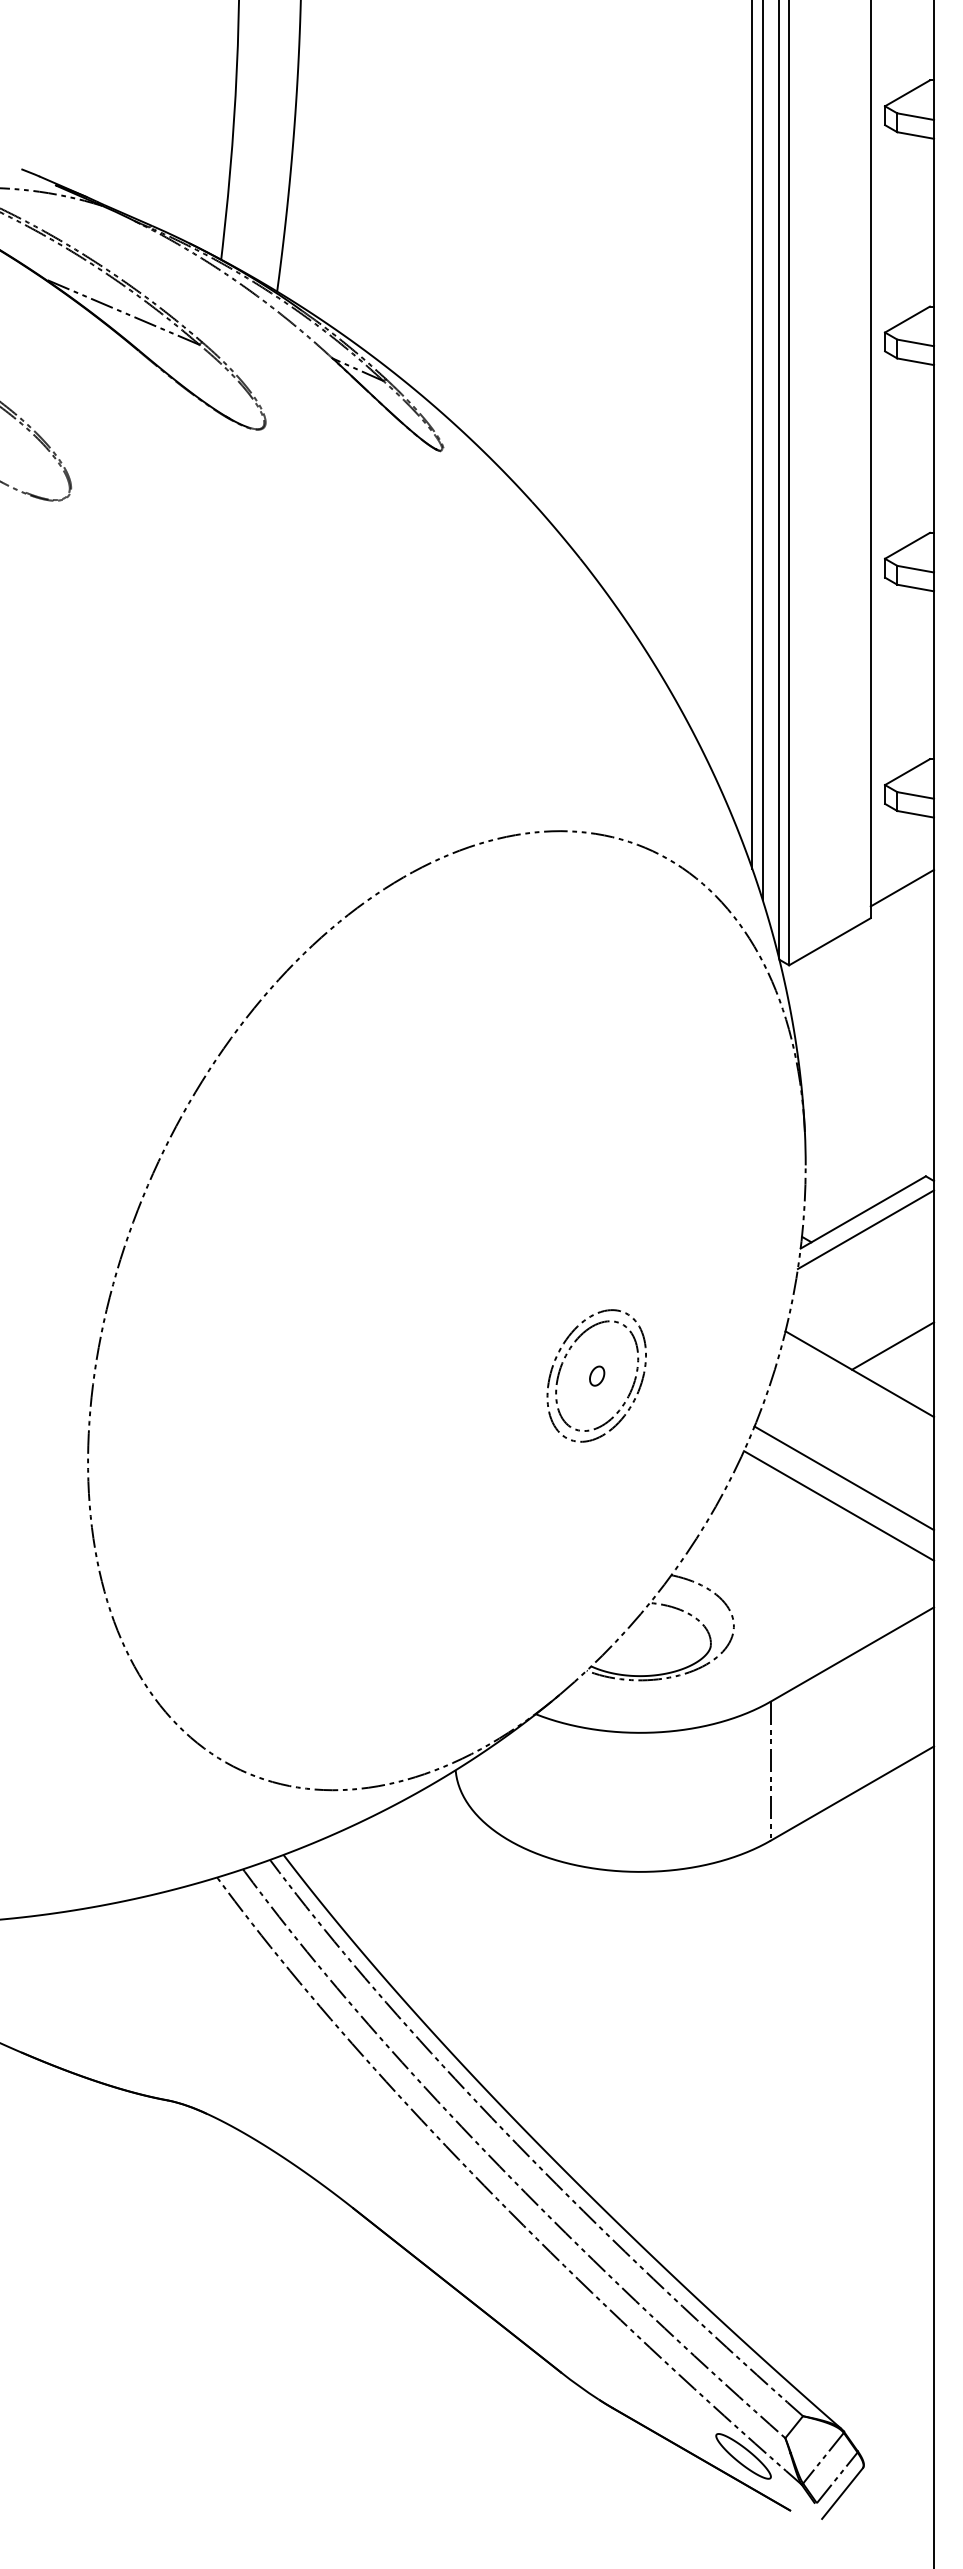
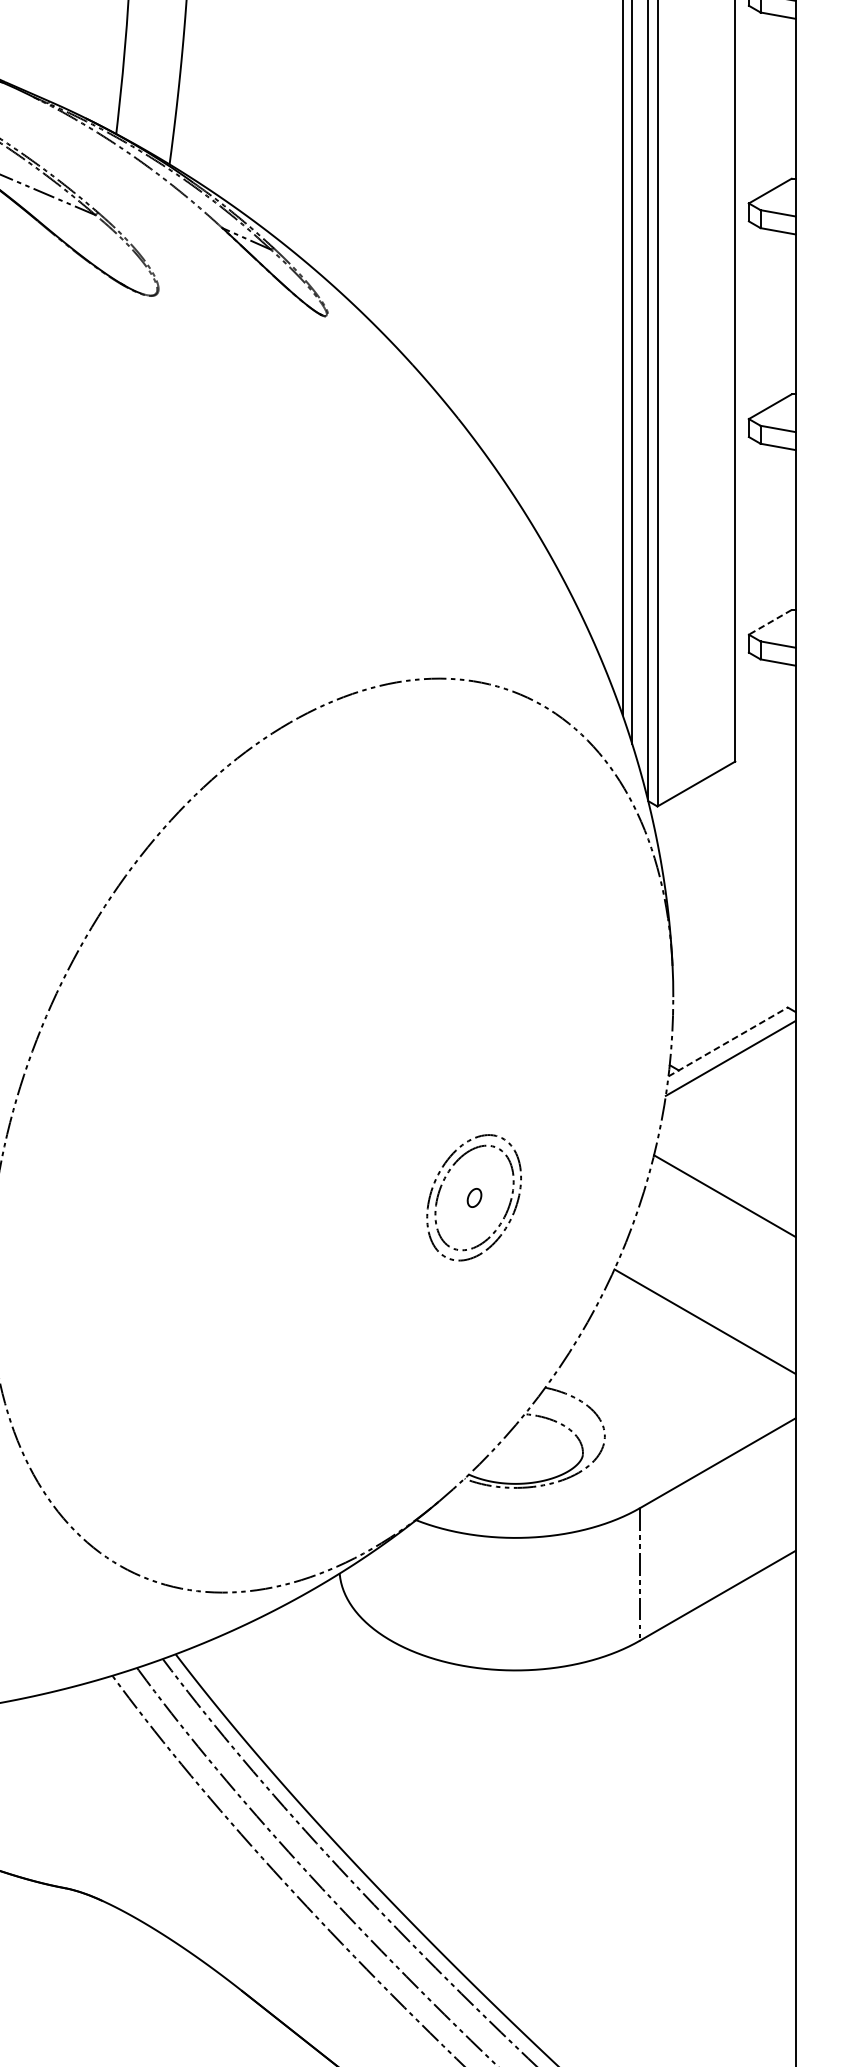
line: (907, 772) -> (770, 622), solid -> dashed
line: (902, 887) -> (765, 732), removed
line: (863, 1212) -> (728, 1042), solid -> dashed
line: (893, 1345) -> (756, 1168), removed
line: (844, 1478) -> (710, 1295), removed

